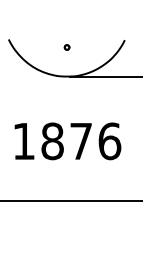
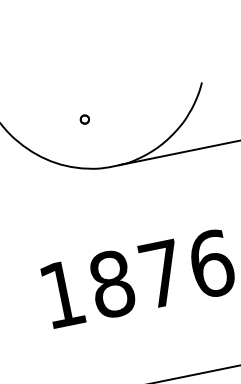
part: (66, 47) -> (83, 119), moved

